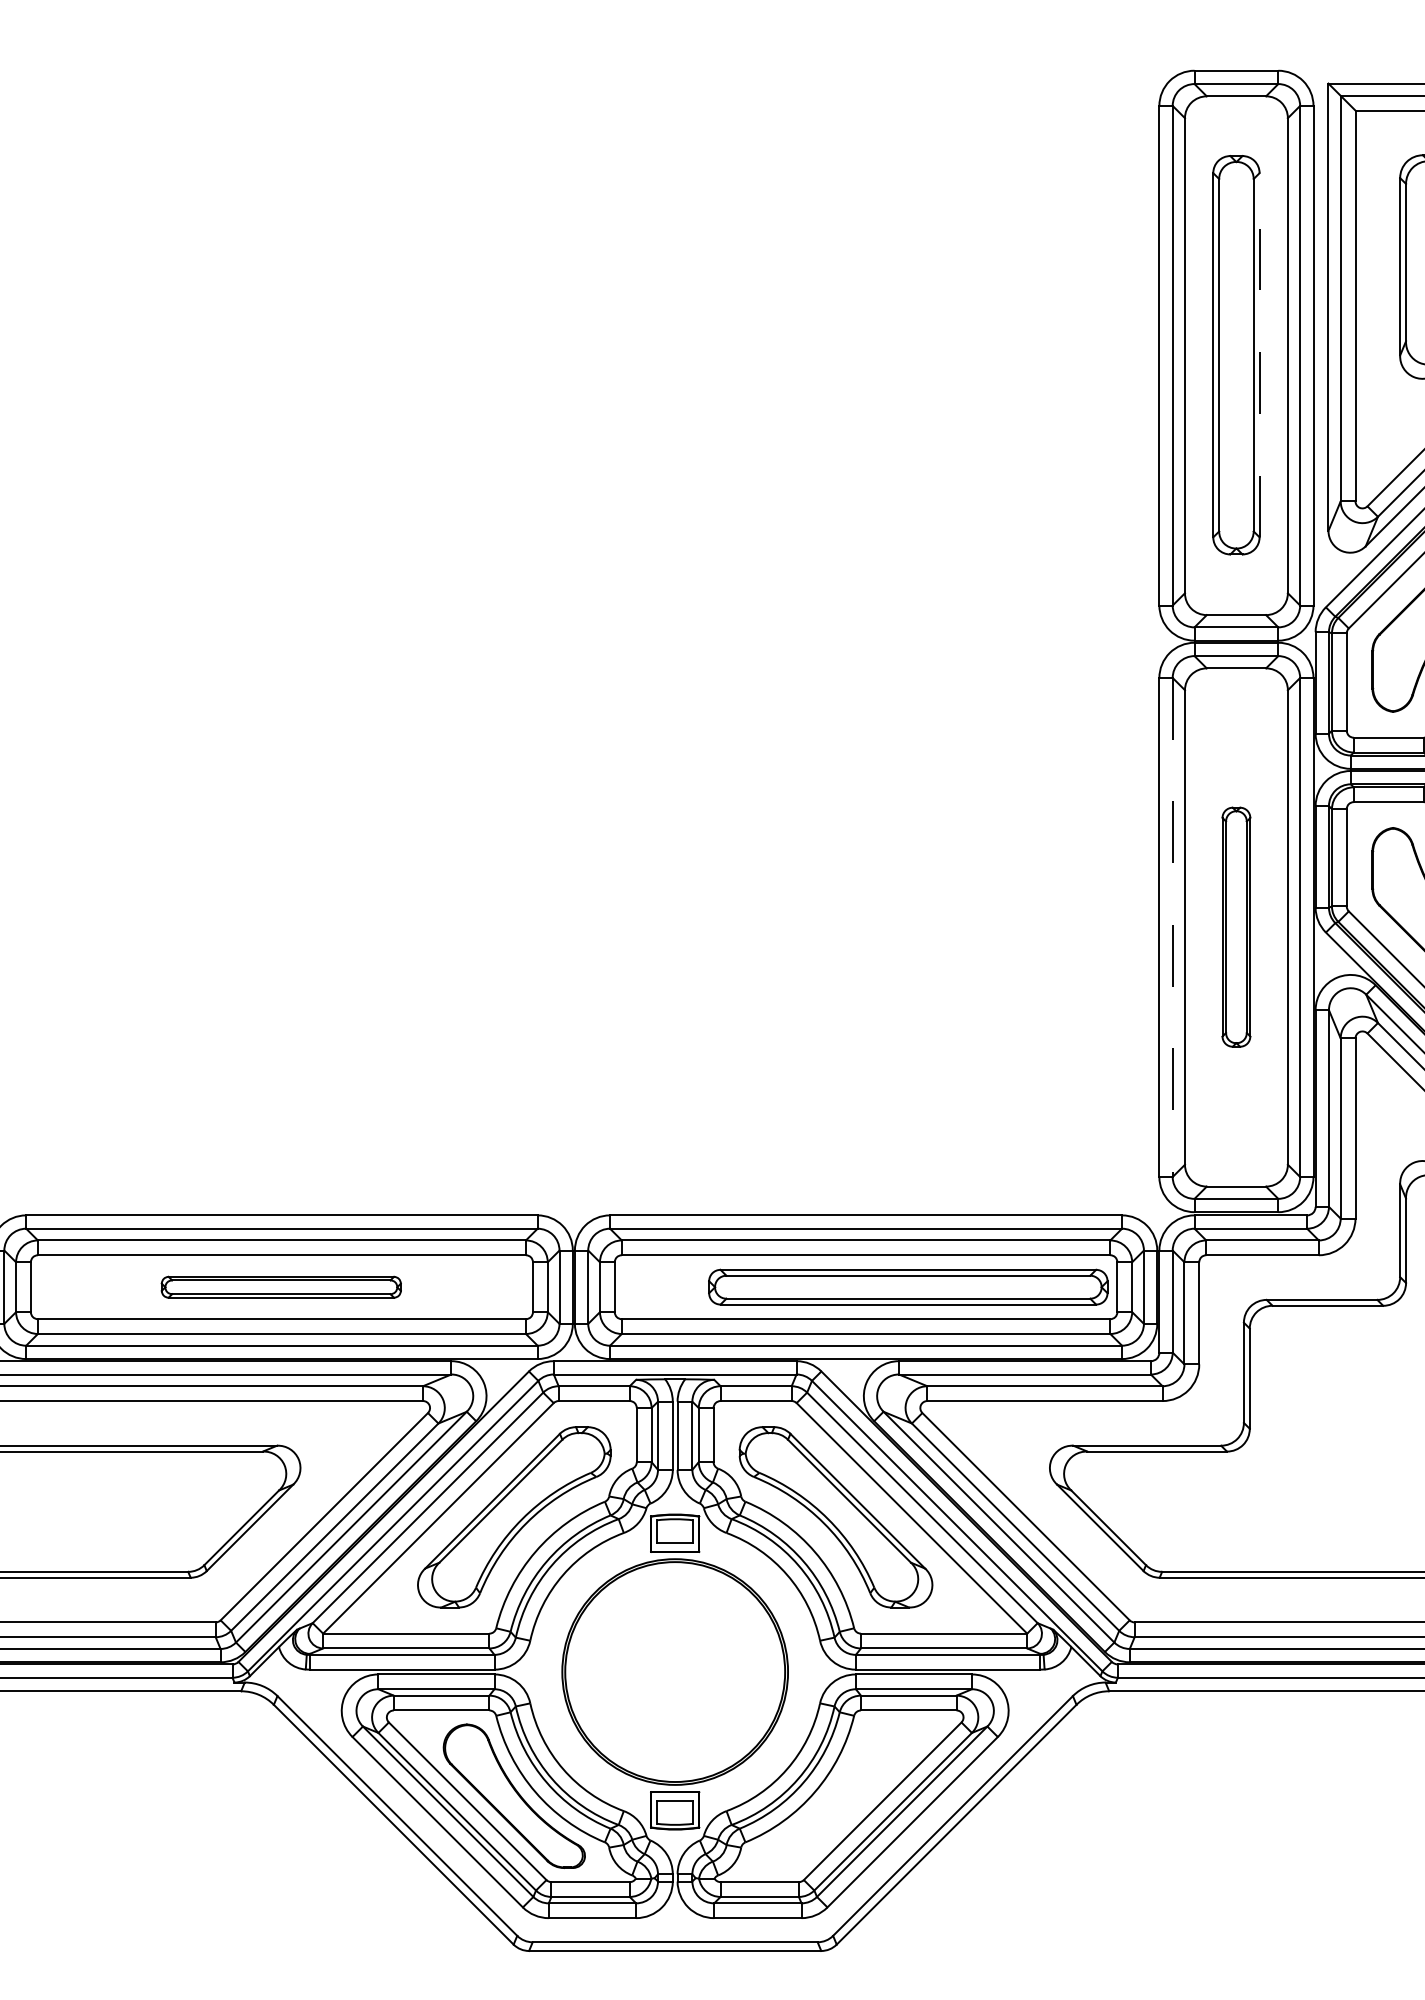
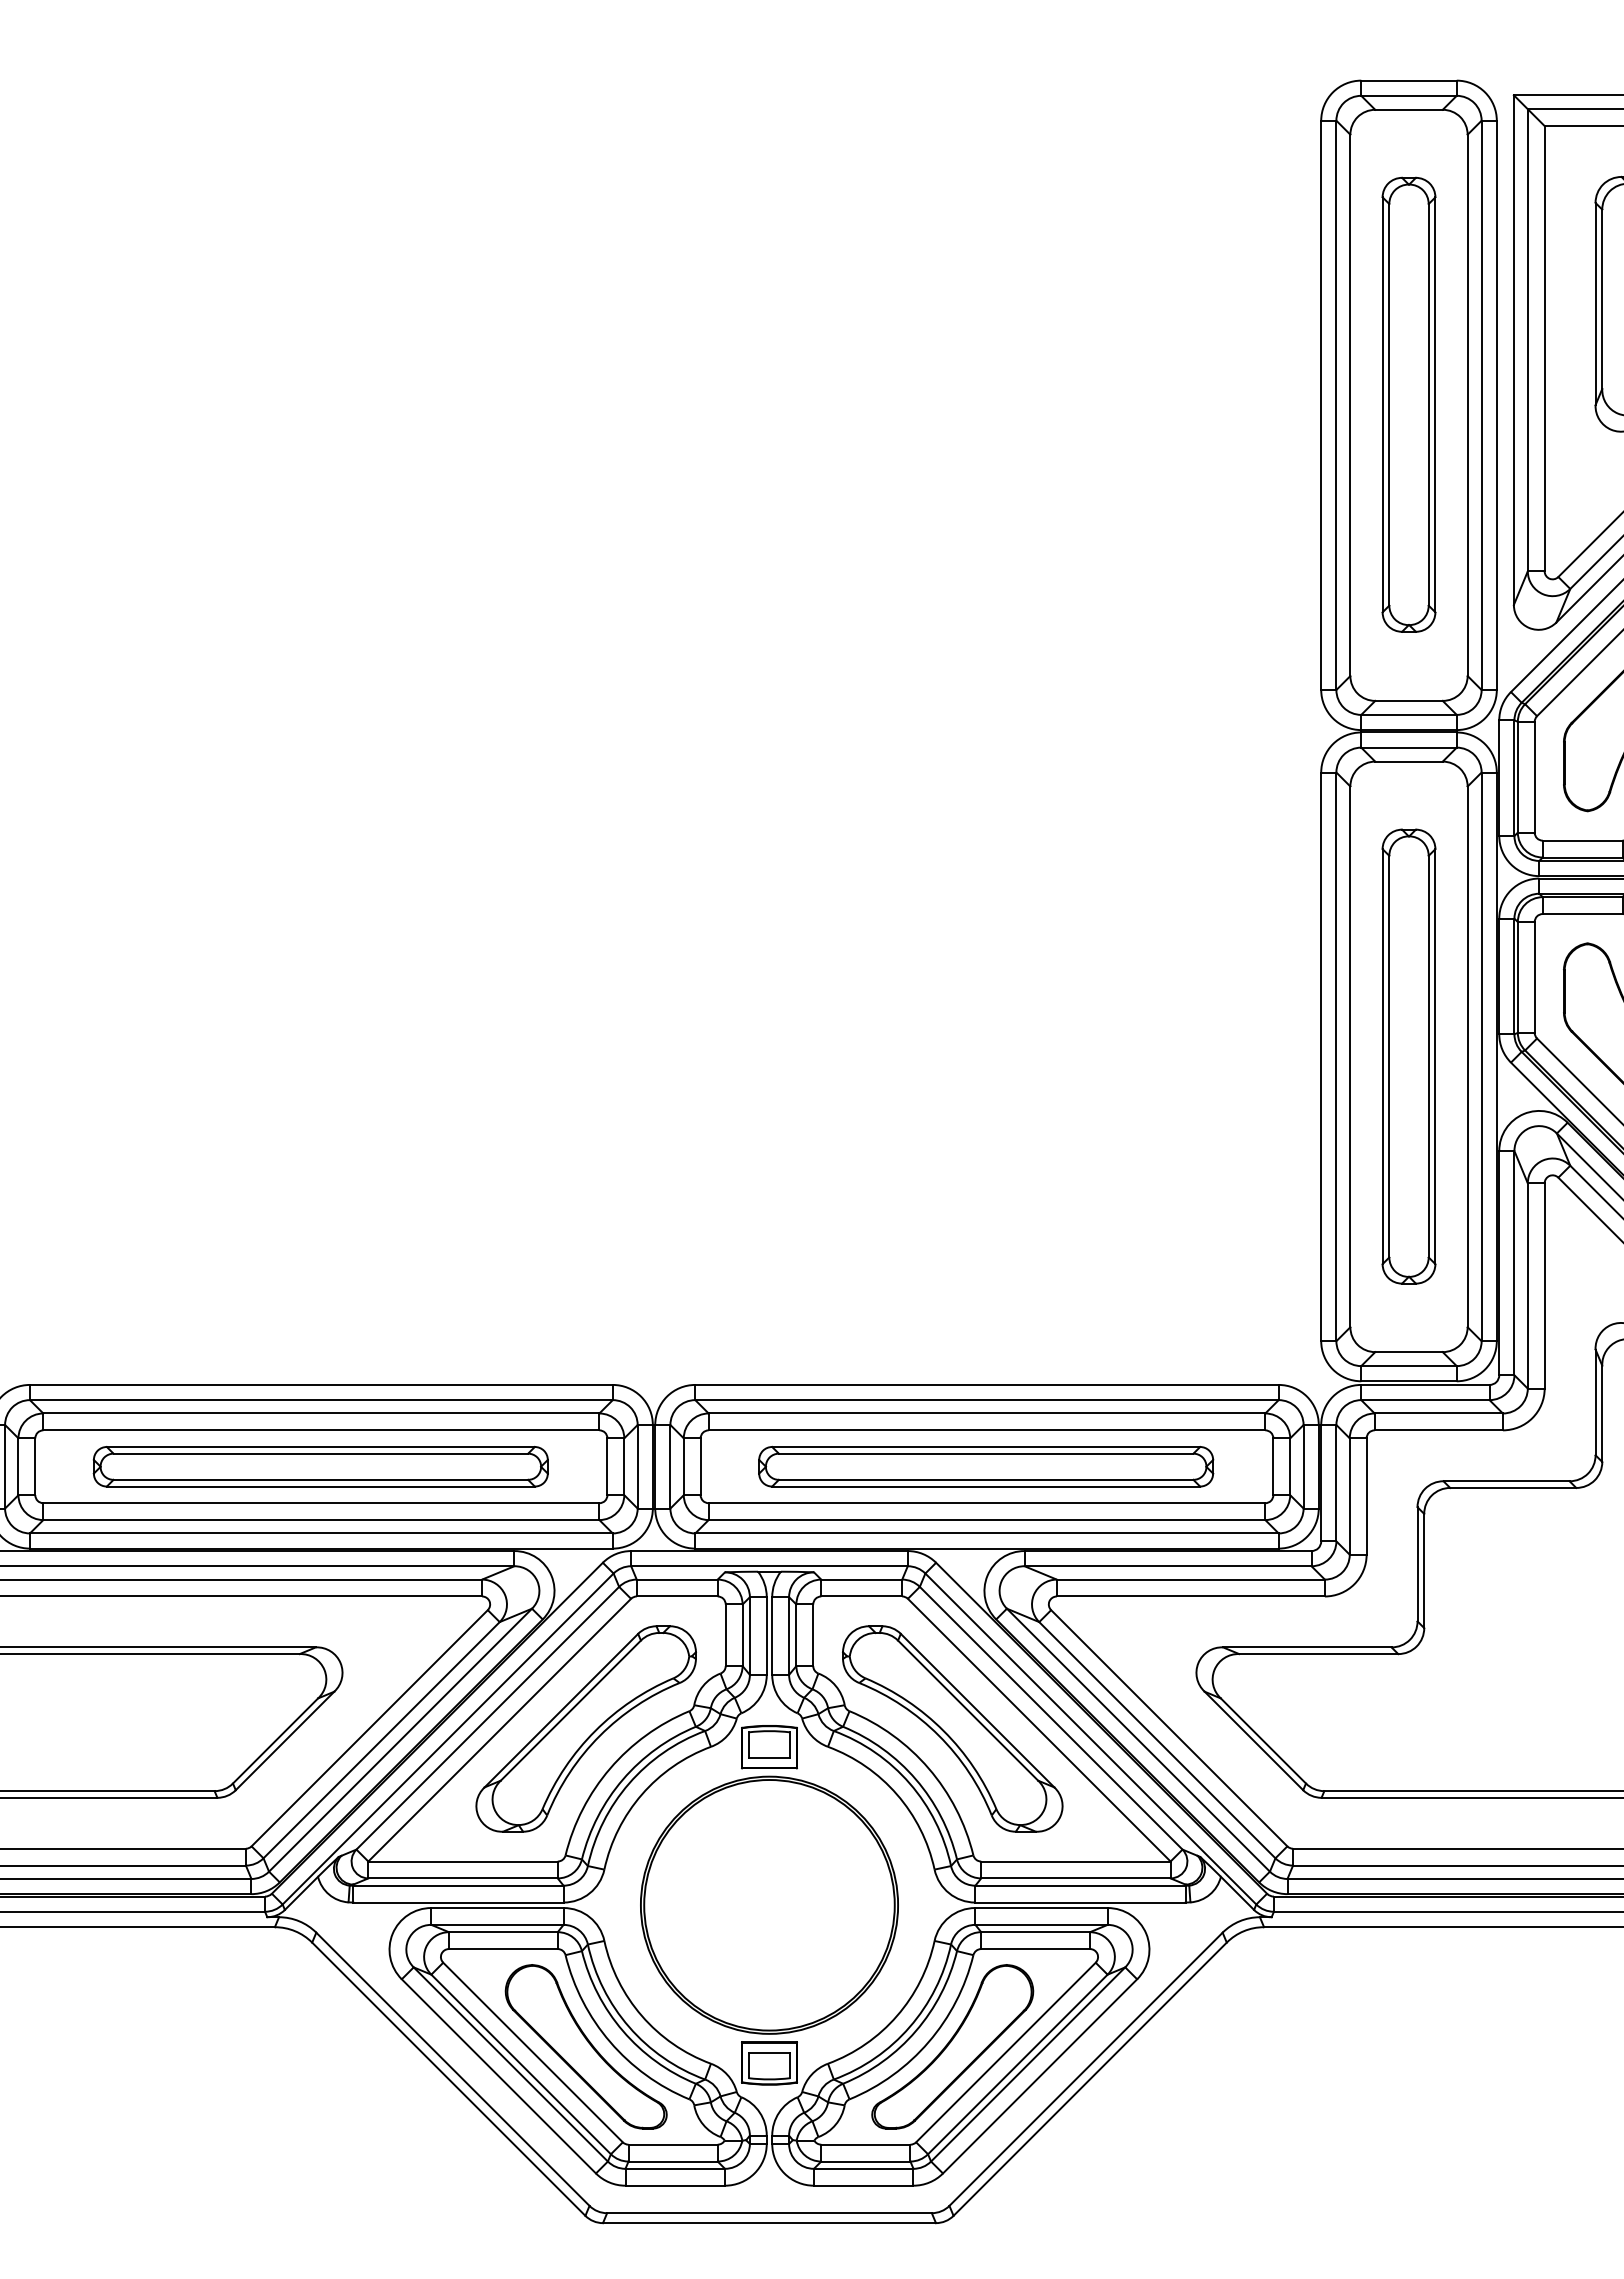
line: (1259, 354) -> (1435, 404), dashed -> solid
part: (1235, 927) -> (1408, 1056), size x1.67
line: (1172, 928) -> (1336, 1057), dashed -> solid
part: (281, 1286) -> (320, 1466), size x1.67
part: (908, 1286) -> (986, 1466), moved
part: (835, 1795) -> (952, 2046), added

